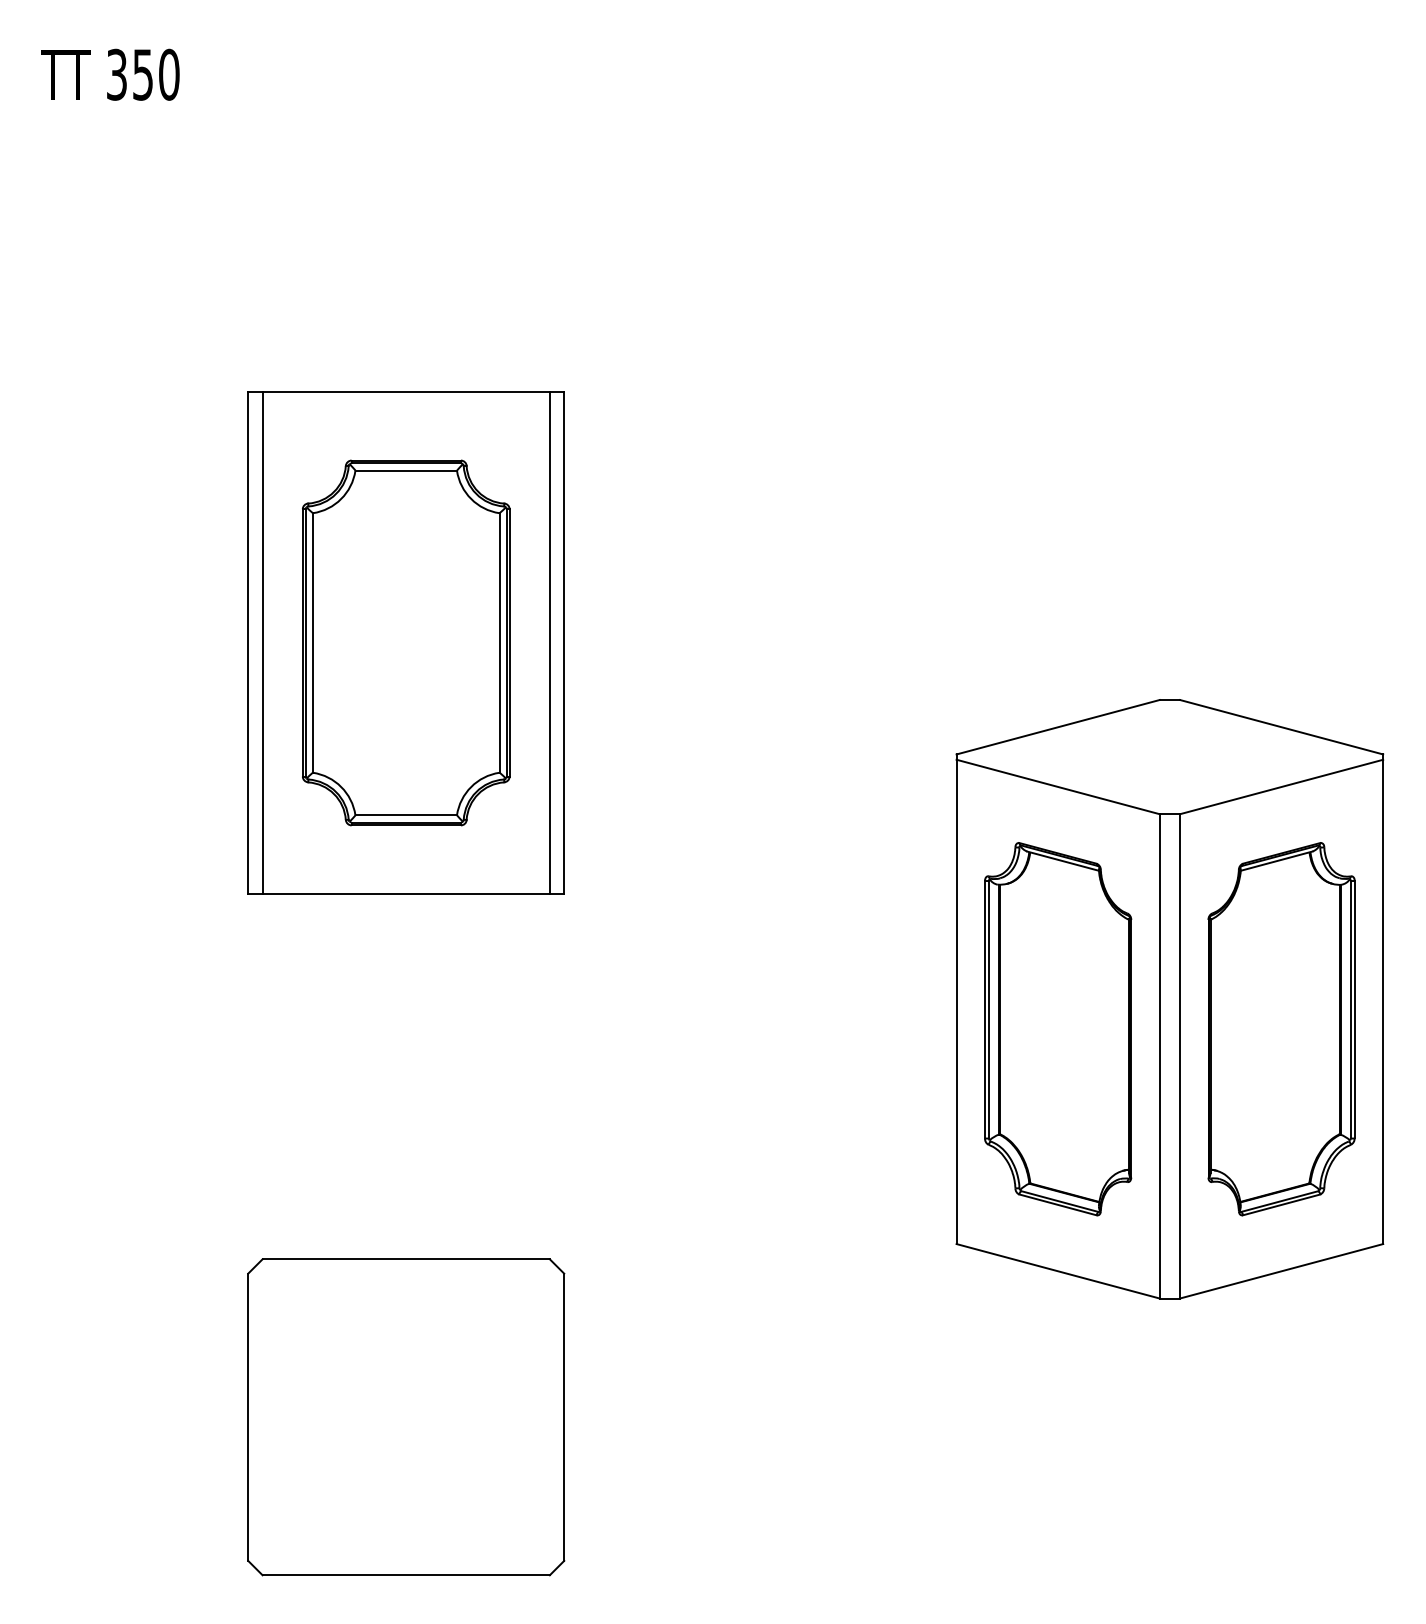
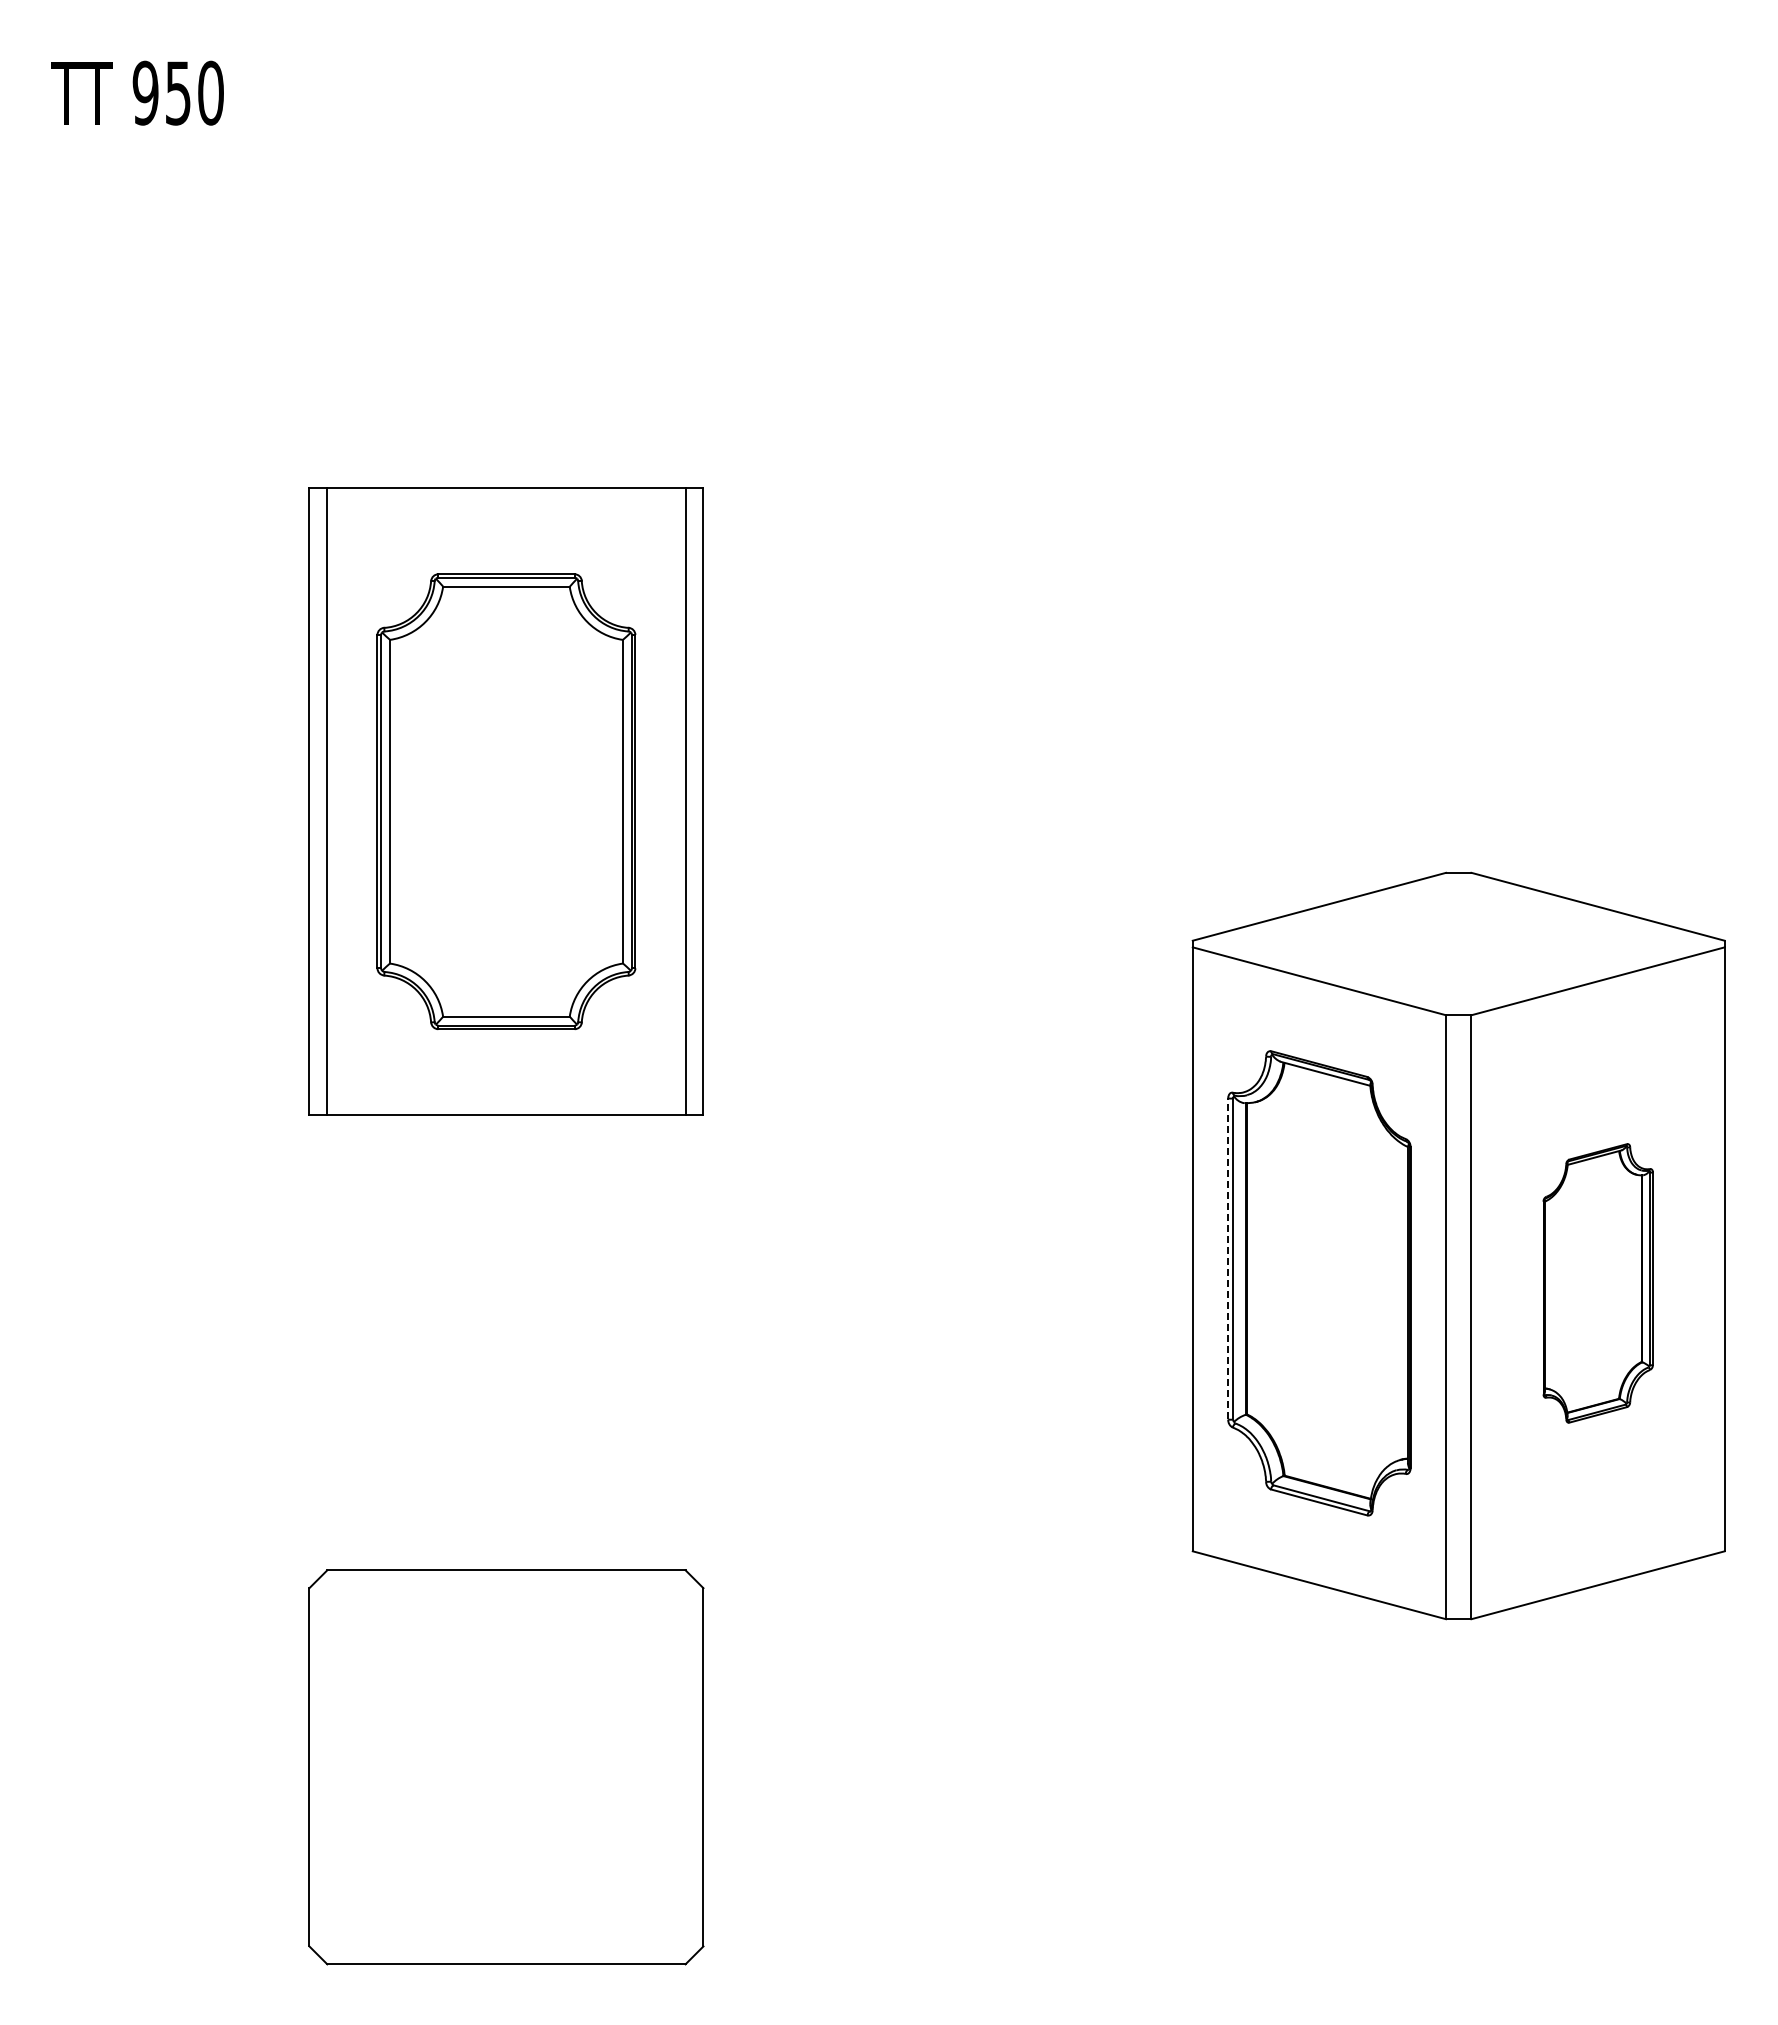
text: (116, 74) -> (145, 92), 350 -> 950
line: (985, 1009) -> (1228, 1258), solid -> dashed
part: (1281, 1029) -> (1598, 1283), size x0.6

